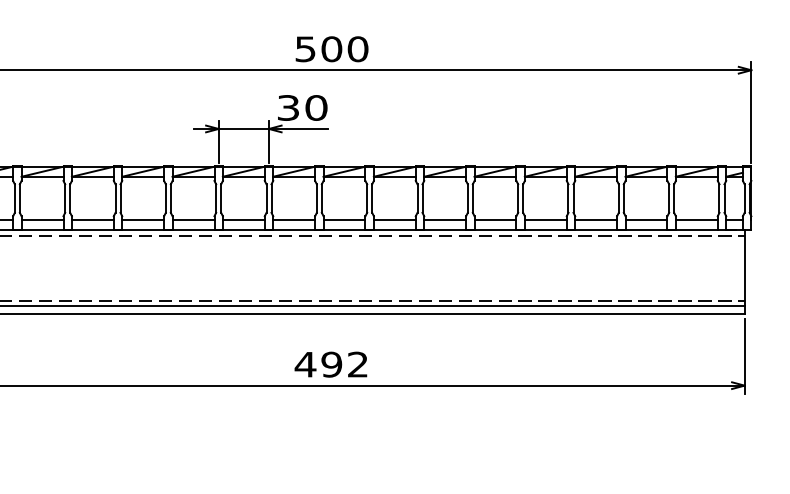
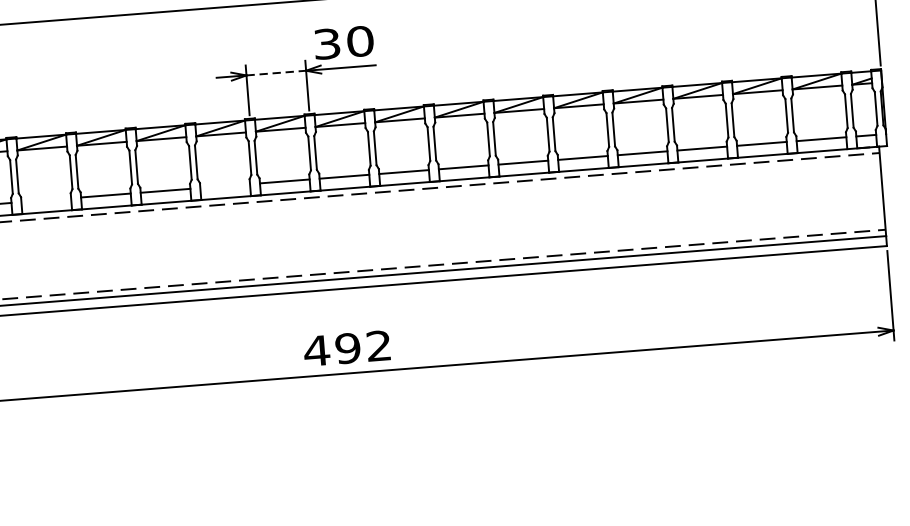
line: (244, 128) -> (277, 72), solid -> dashed
line: (42, 220) -> (46, 200), removed
line: (193, 220) -> (225, 186), removed
text: (330, 364) -> (346, 348), moved

